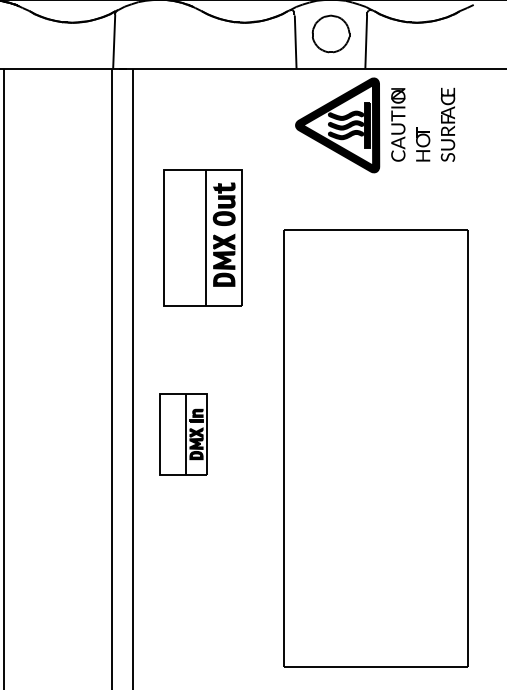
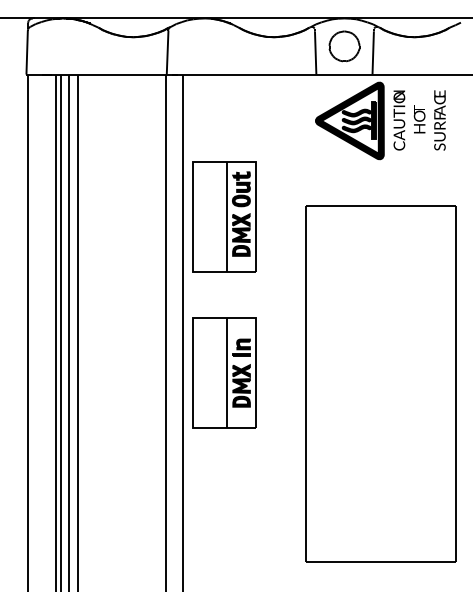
text: (422, 144) -> (419, 119), moved
part: (203, 237) -> (224, 216), moved
part: (183, 433) -> (224, 372), size x1.67

